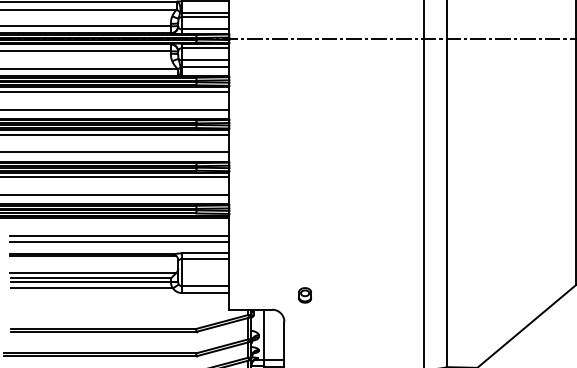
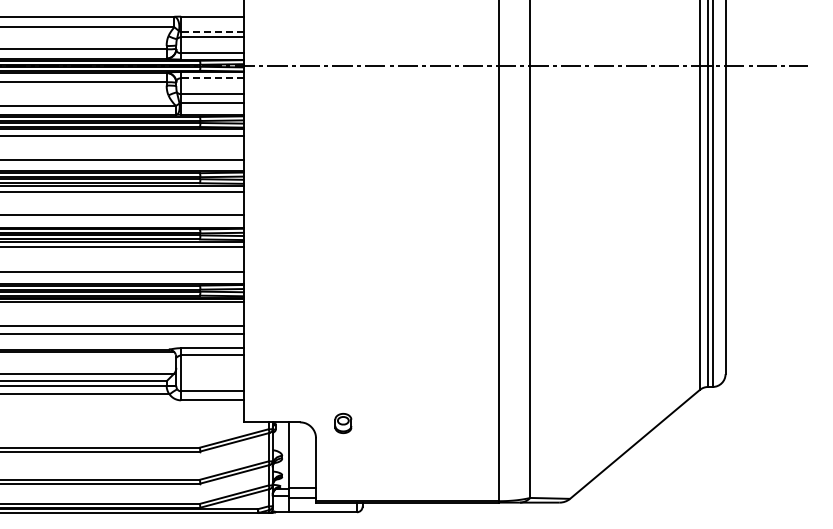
line: (204, 12) -> (211, 31), solid -> dashed
line: (204, 48) -> (211, 78), solid -> dashed
part: (305, 295) -> (343, 423), moved

